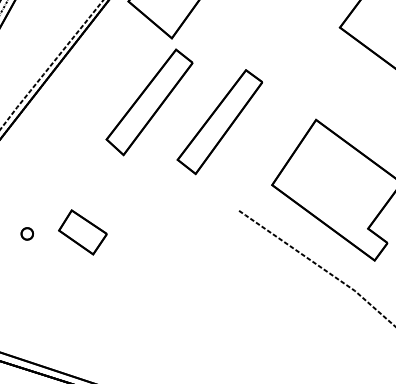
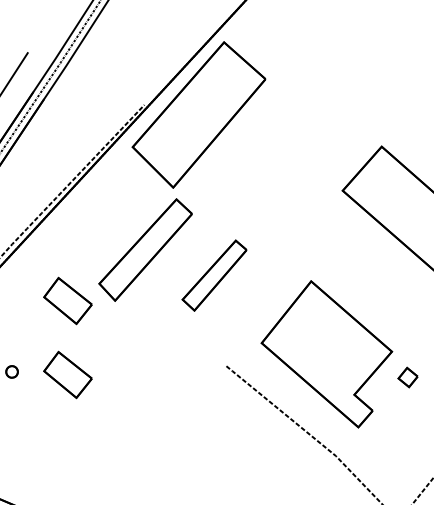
part: (219, 121) -> (214, 275), size x0.7
part: (76, 158) -> (67, 300), added

